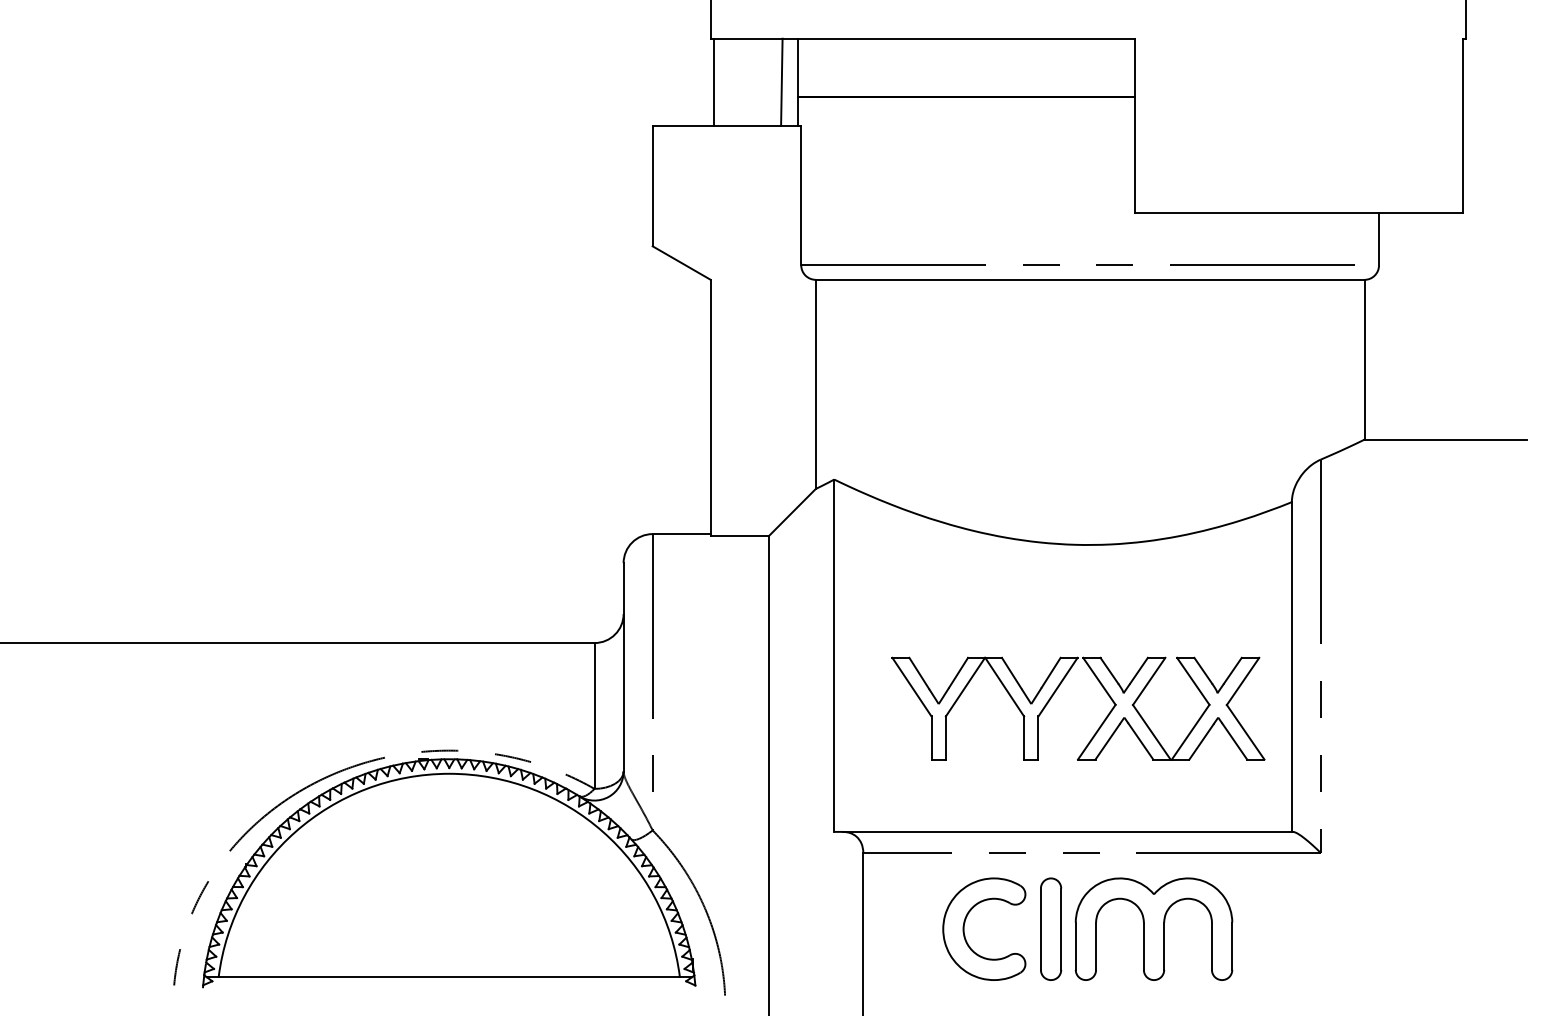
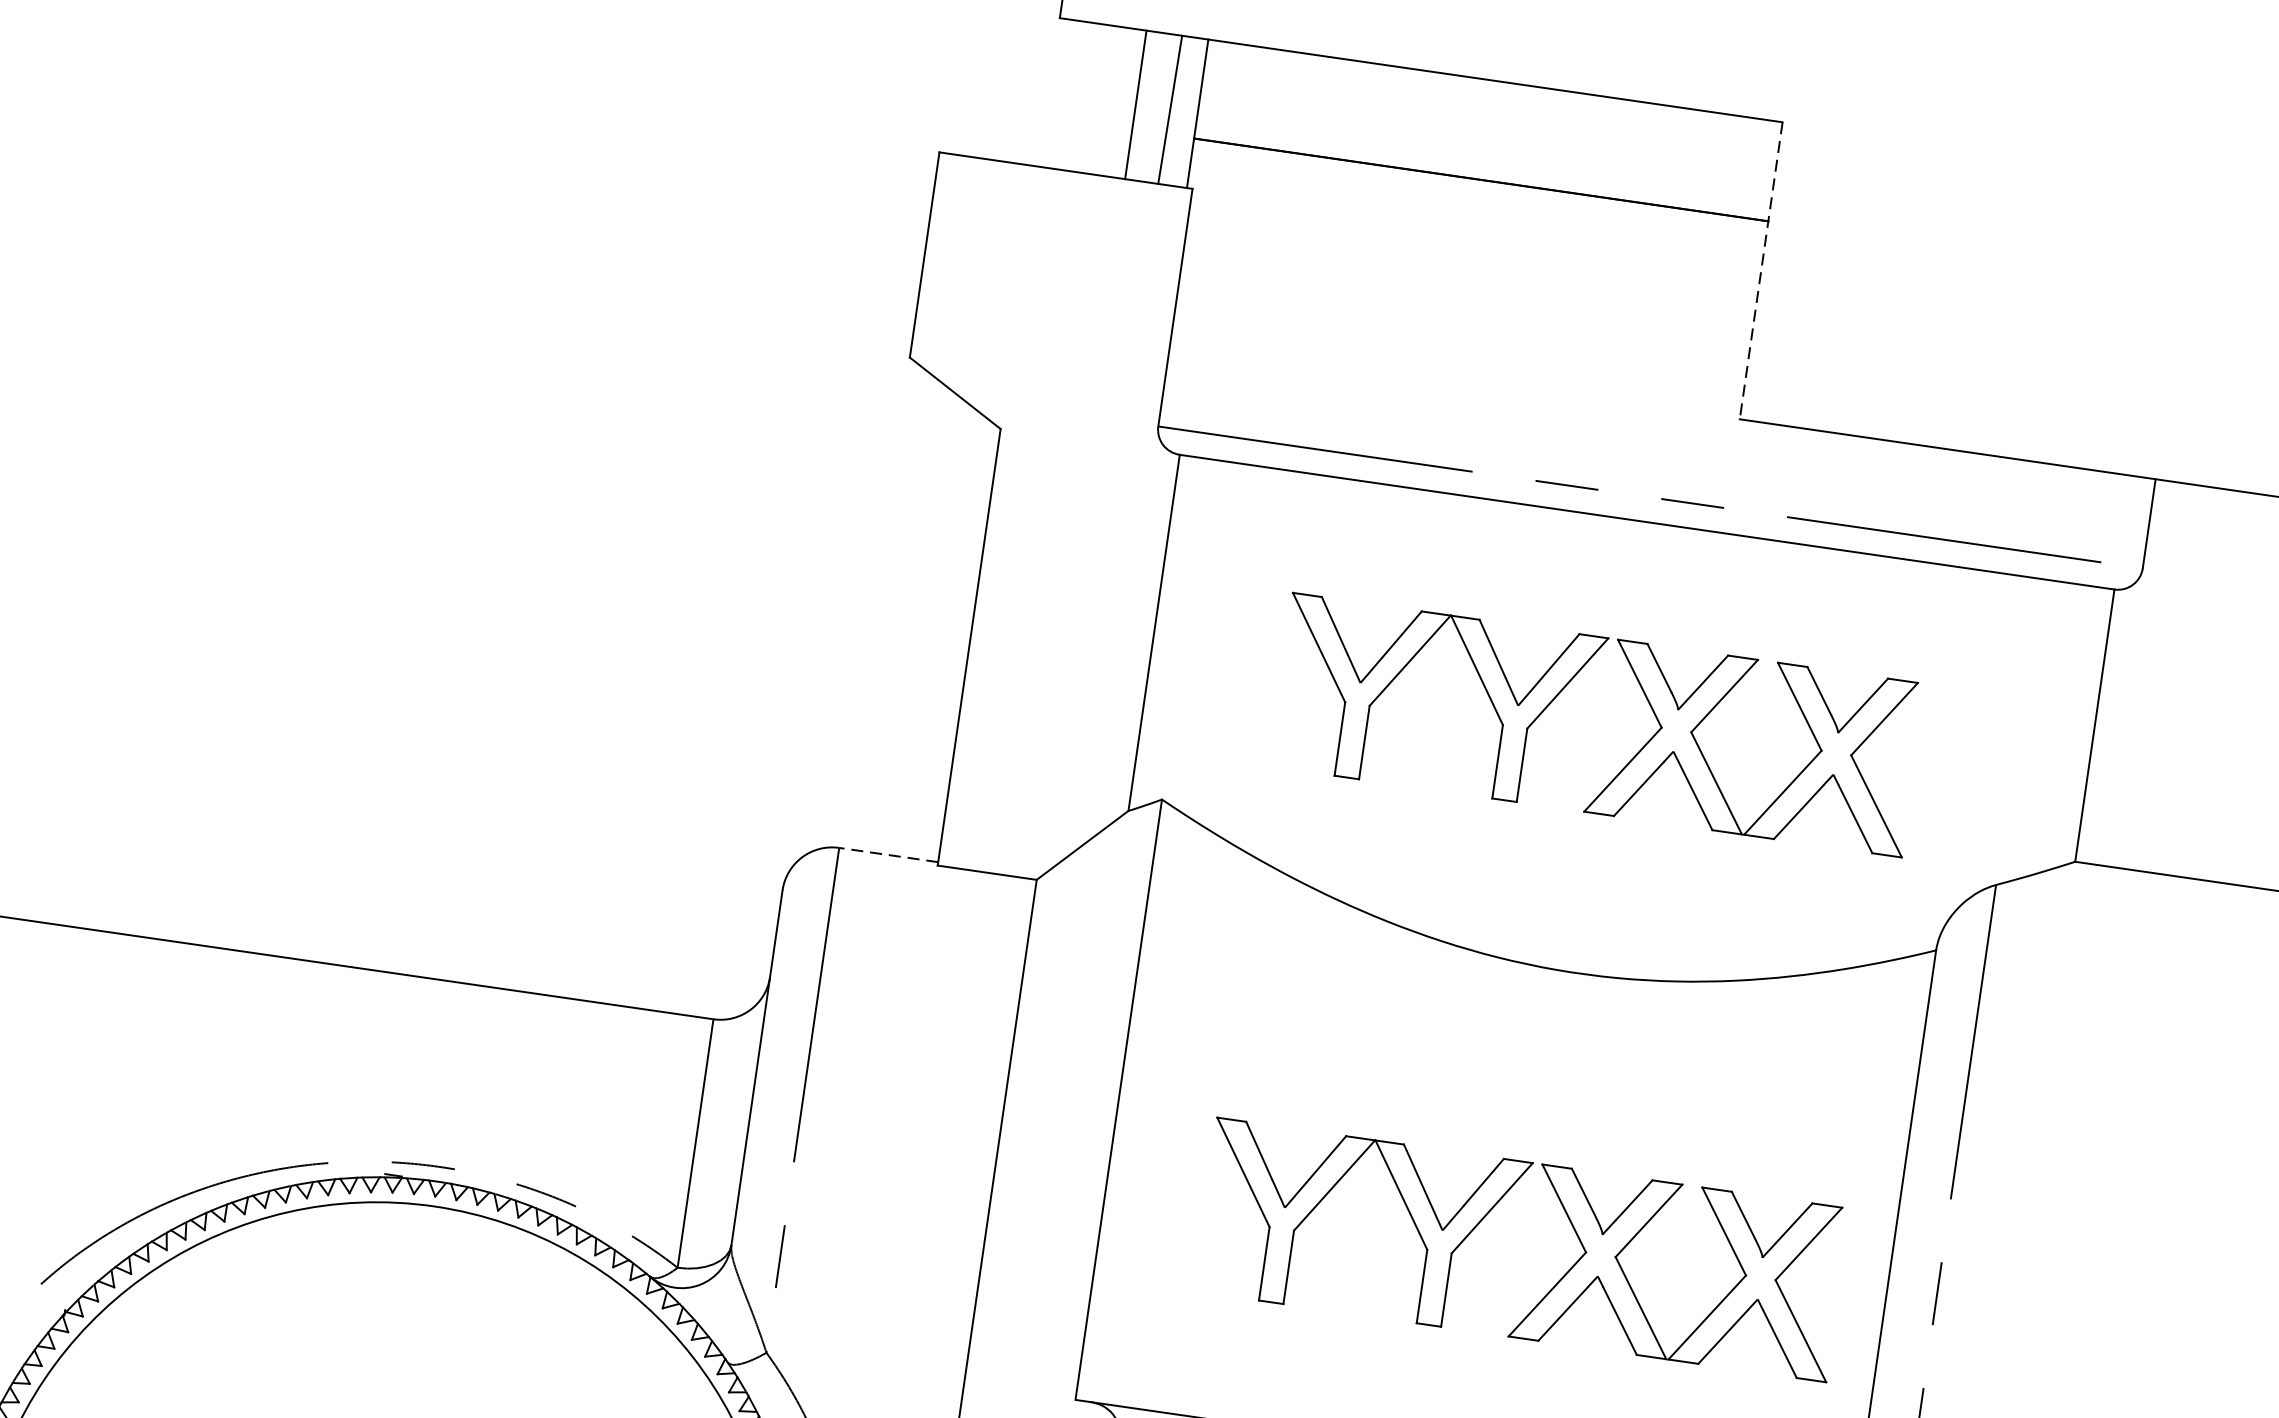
line: (713, 81) -> (1135, 103), moved
line: (1134, 126) -> (1760, 271), solid -> dashed
part: (1101, 415) -> (1633, 756), added
line: (681, 534) -> (888, 855), solid -> dashed

